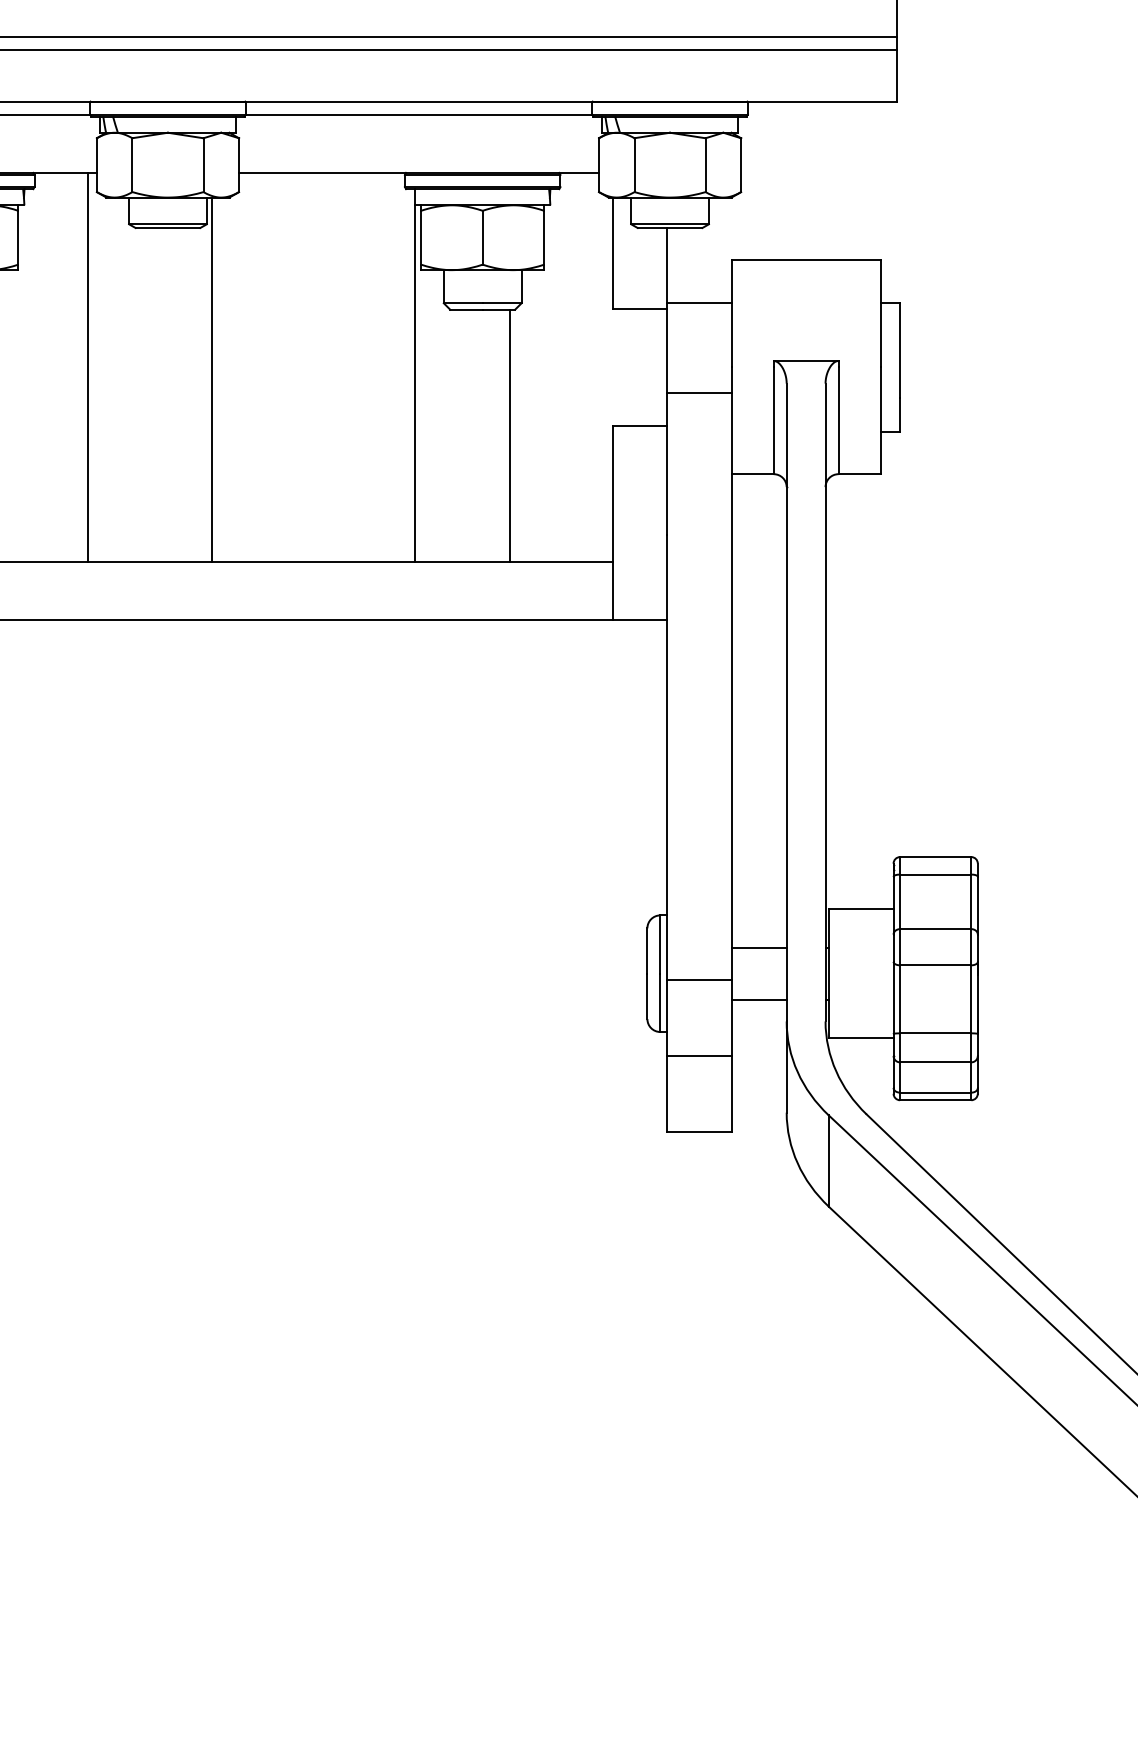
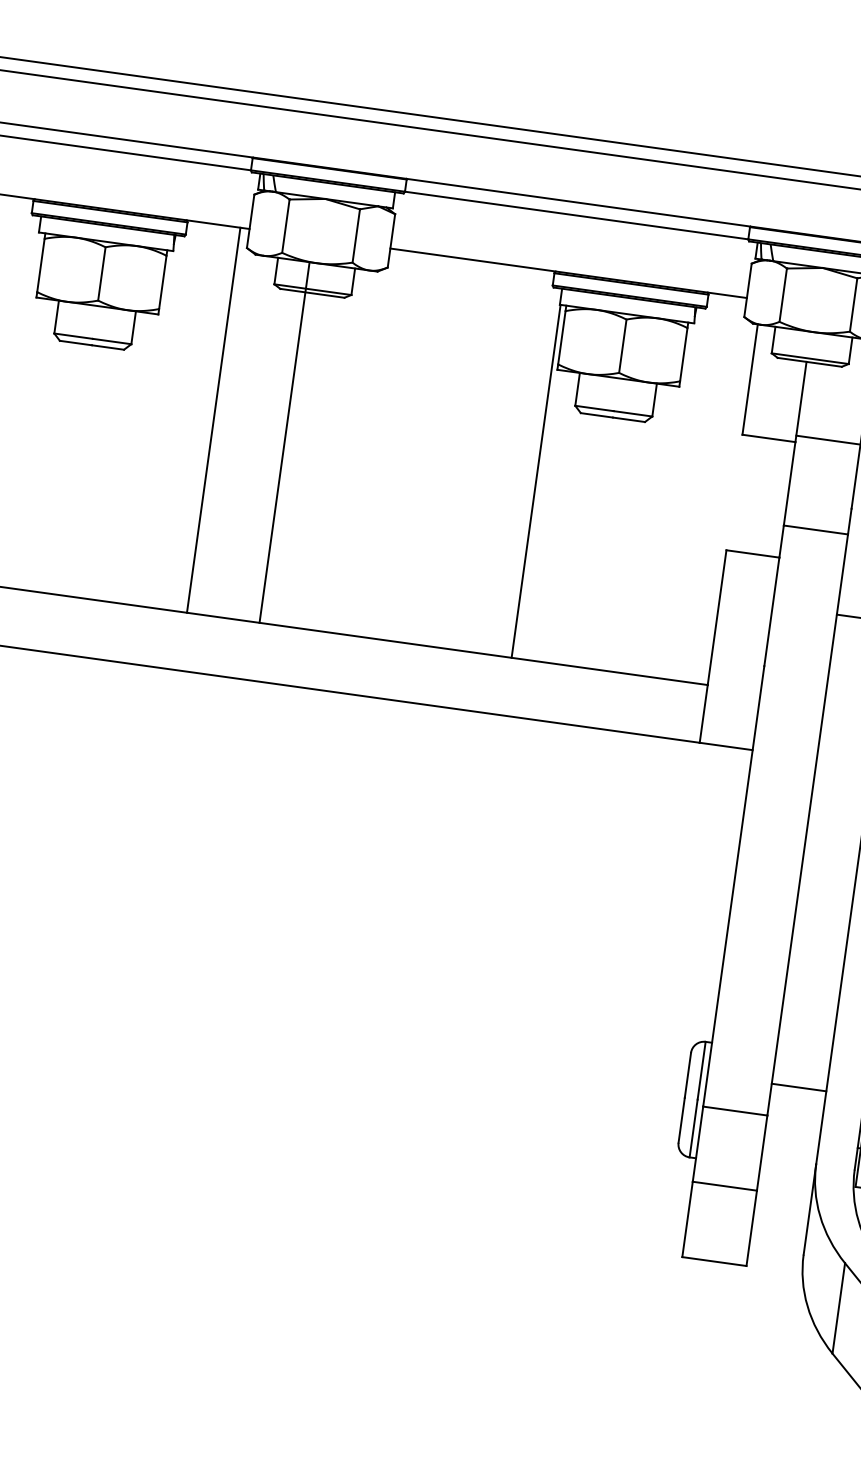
line: (211, 379) -> (284, 442), moved
line: (510, 435) -> (623, 545), removed
line: (758, 999) -> (791, 1138), removed

